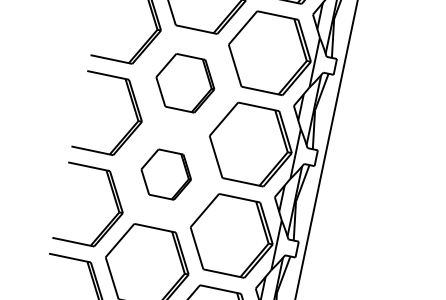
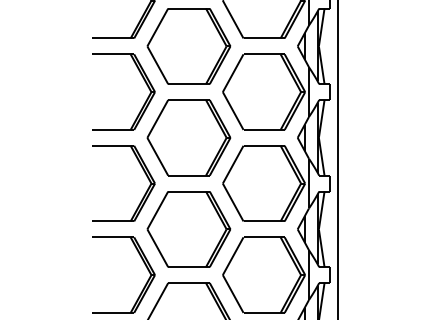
part: (184, 82) -> (188, 137), size x1.43
part: (165, 174) -> (188, 229), size x1.67

